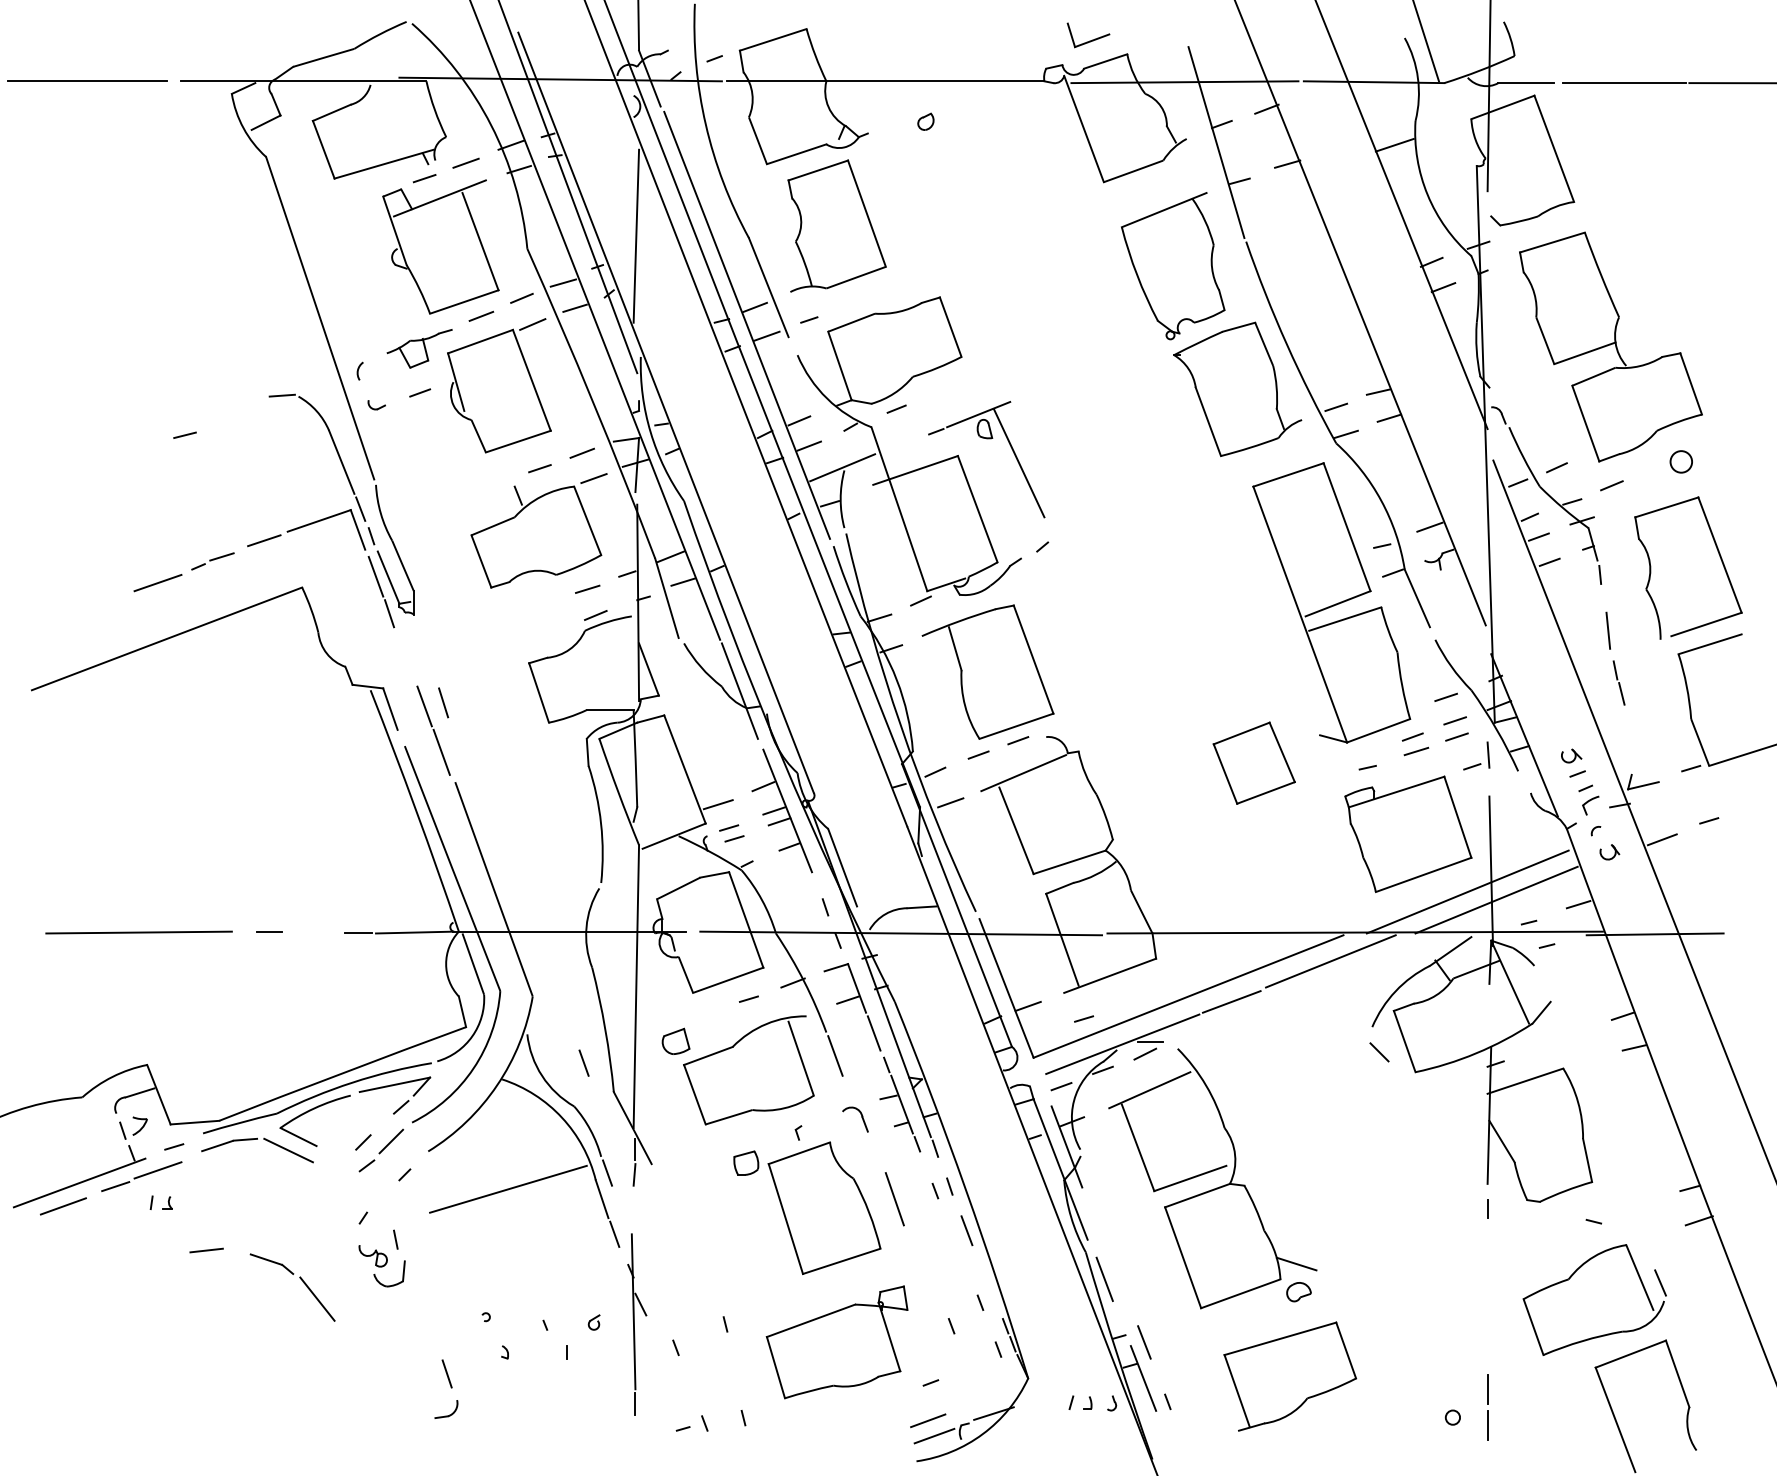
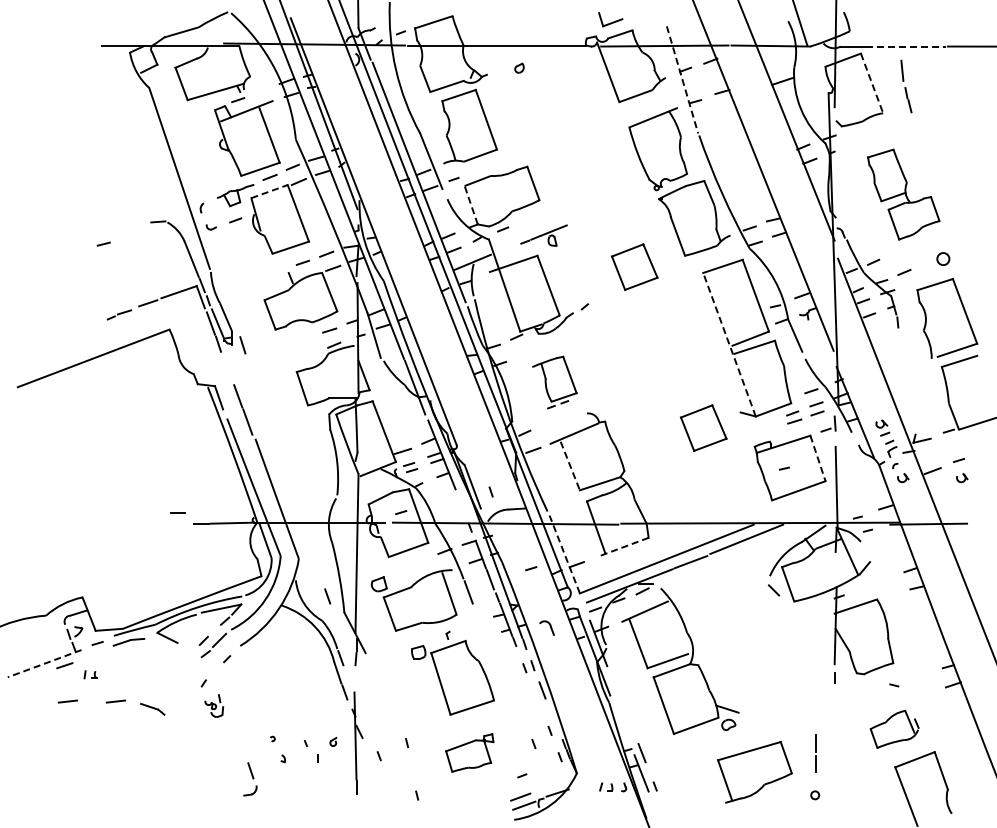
line: (86, 81) -> (48, 45), removed
line: (1624, 83) -> (911, 46), solid -> dashed
line: (1216, 141) -> (682, 79), solid -> dashed
line: (1555, 148) -> (872, 83), solid -> dashed
line: (466, 163) -> (261, 91), removed
line: (635, 234) -> (356, 131), removed
line: (482, 341) -> (270, 191), solid -> dashed
part: (1610, 346) -> (903, 194), size x0.7
line: (840, 364) -> (471, 204), solid -> dashed
line: (1018, 462) -> (571, 259), removed
part: (1130, 475) -> (634, 266), added
line: (157, 582) -> (88, 326), removed
line: (1300, 614) -> (729, 344), solid -> dashed
part: (1615, 658) -> (906, 86), moved
part: (988, 681) -> (554, 382), size x0.6
line: (442, 703) -> (242, 345), moved
line: (1366, 767) -> (783, 468), moved
line: (1457, 817) -> (817, 458), solid -> dashed
line: (1016, 831) -> (570, 466), solid -> dashed
part: (1715, 852) -> (962, 478), added
line: (1467, 892) -> (823, 500), removed
line: (1496, 899) -> (839, 504), removed
line: (824, 906) -> (490, 491), moved
line: (138, 931) -> (77, 522), removed
line: (268, 931) -> (177, 512), moved
line: (1109, 975) -> (622, 547), solid -> dashed
line: (1006, 988) -> (564, 554), solid -> dashed
line: (749, 999) -> (401, 512), moved
line: (1084, 1018) -> (531, 568), moved
part: (854, 1118) -> (546, 627), moved
line: (287, 1150) -> (161, 645), removed
line: (157, 1170) -> (88, 656), removed
line: (79, 1182) -> (44, 663), solid -> dashed
line: (508, 1189) -> (285, 667), removed
line: (895, 1198) -> (502, 672), removed
line: (63, 1205) -> (35, 676), removed
line: (120, 1250) -> (67, 701), added
part: (380, 1257) -> (213, 705), size x0.7
line: (1104, 1278) -> (619, 717), removed
line: (316, 1298) -> (177, 728), removed
part: (1594, 1300) -> (894, 729), size x0.6
part: (836, 1341) -> (469, 752), size x0.6
part: (1289, 1376) -> (754, 772), moved
line: (1487, 1405) -> (815, 752), moved
part: (690, 1423) -> (387, 798), removed

